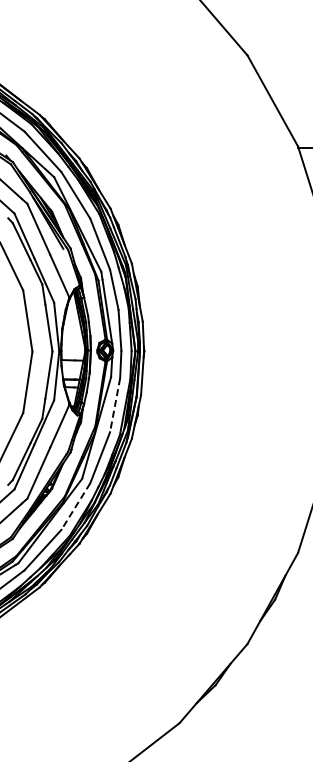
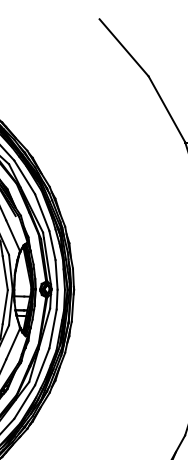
line: (115, 405) -> (53, 329), dashed -> solid
line: (75, 507) -> (24, 402), dashed -> solid

